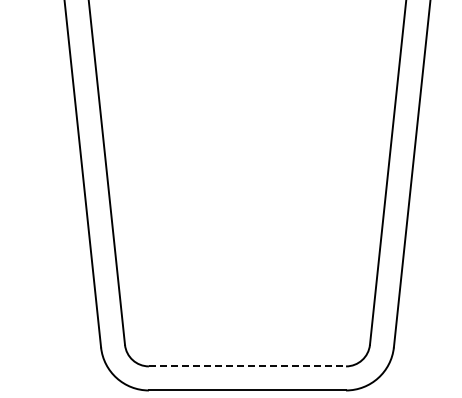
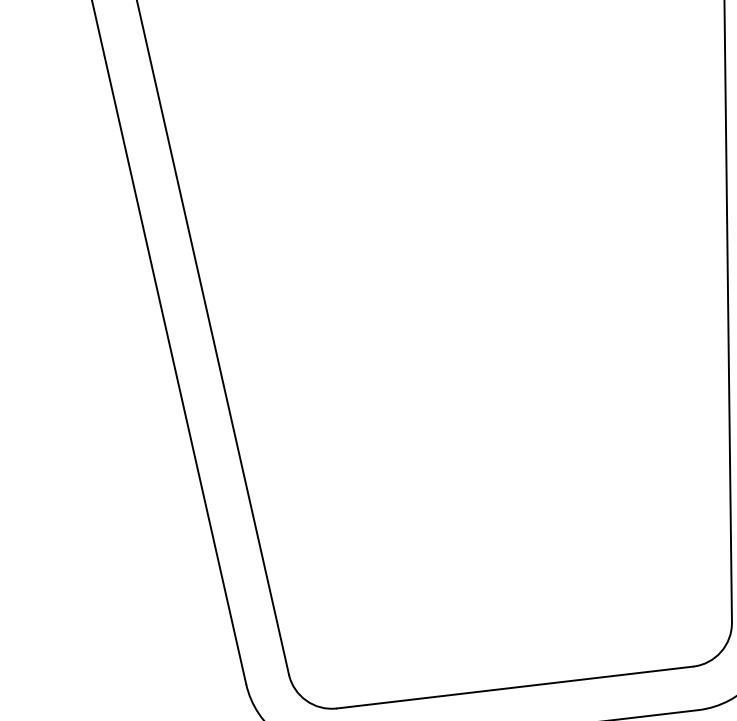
line: (247, 366) -> (515, 687), dashed -> solid

